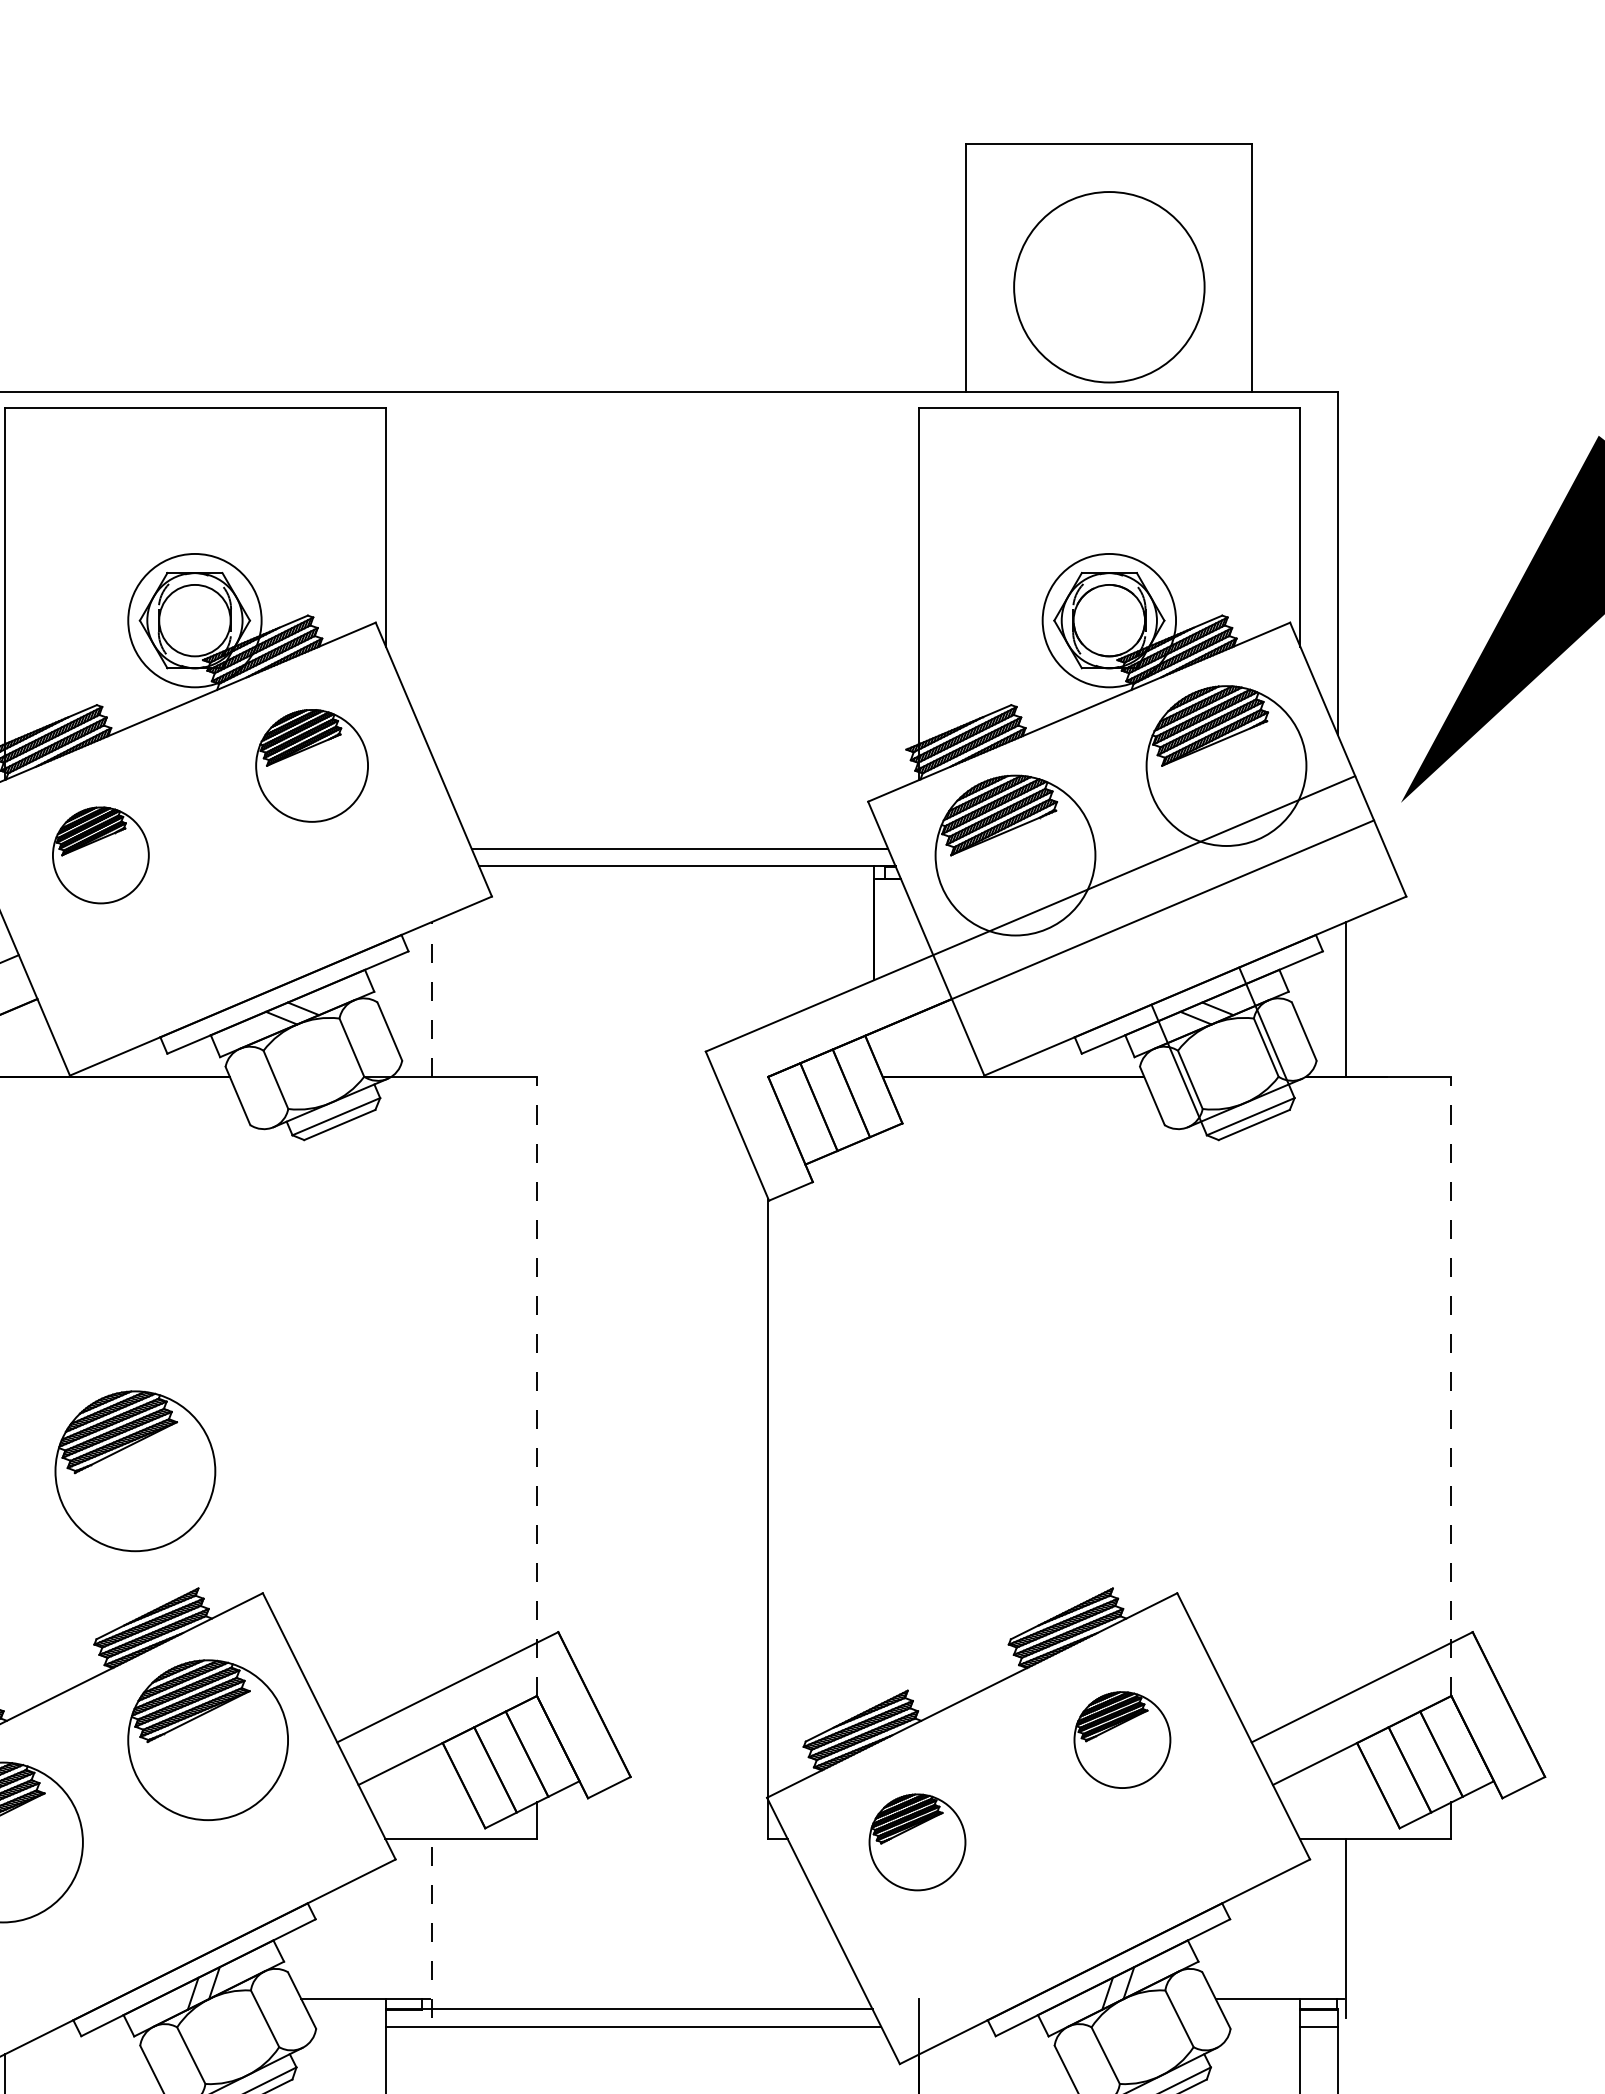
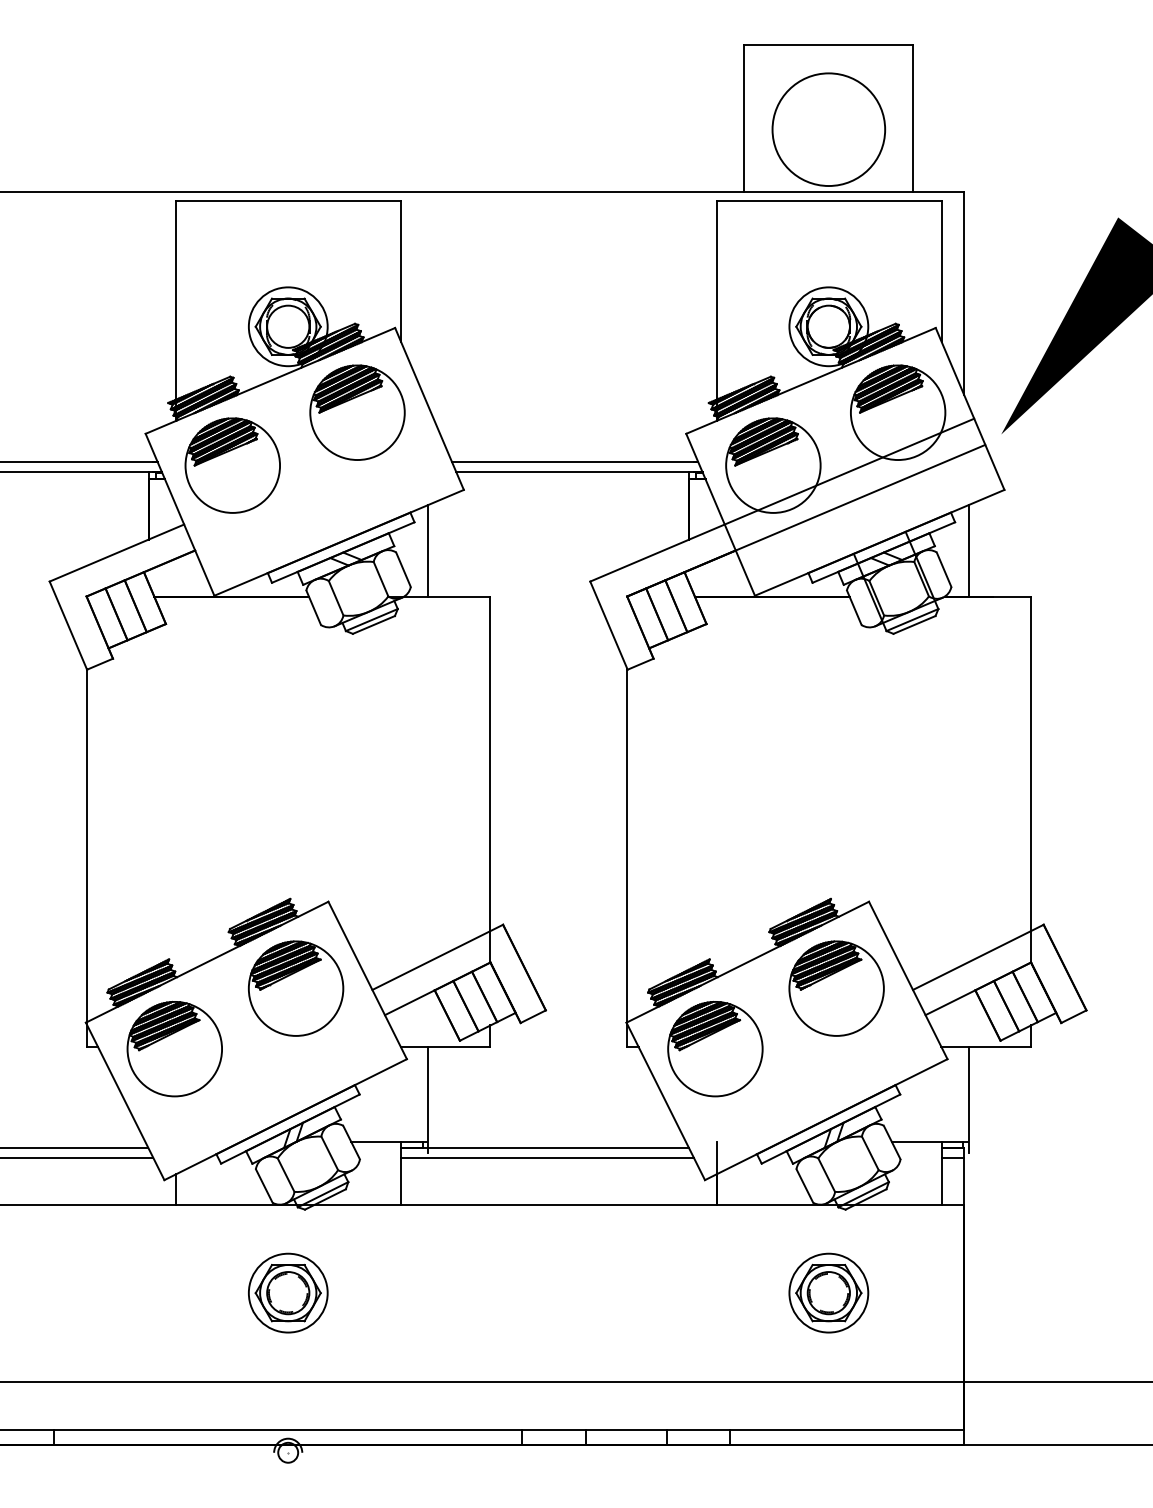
part: (312, 765) -> (357, 412), size x1.43
part: (100, 855) -> (232, 465), size x1.67
line: (432, 999) -> (428, 550), dashed -> solid
line: (537, 1386) -> (490, 779), dashed -> solid
line: (1452, 1386) -> (1031, 779), dashed -> solid
part: (134, 1470) -> (252, 829), removed
part: (1122, 1739) -> (836, 988), size x1.67
part: (917, 1841) -> (715, 1048), size x1.67
line: (432, 1927) -> (428, 1099), dashed -> solid

